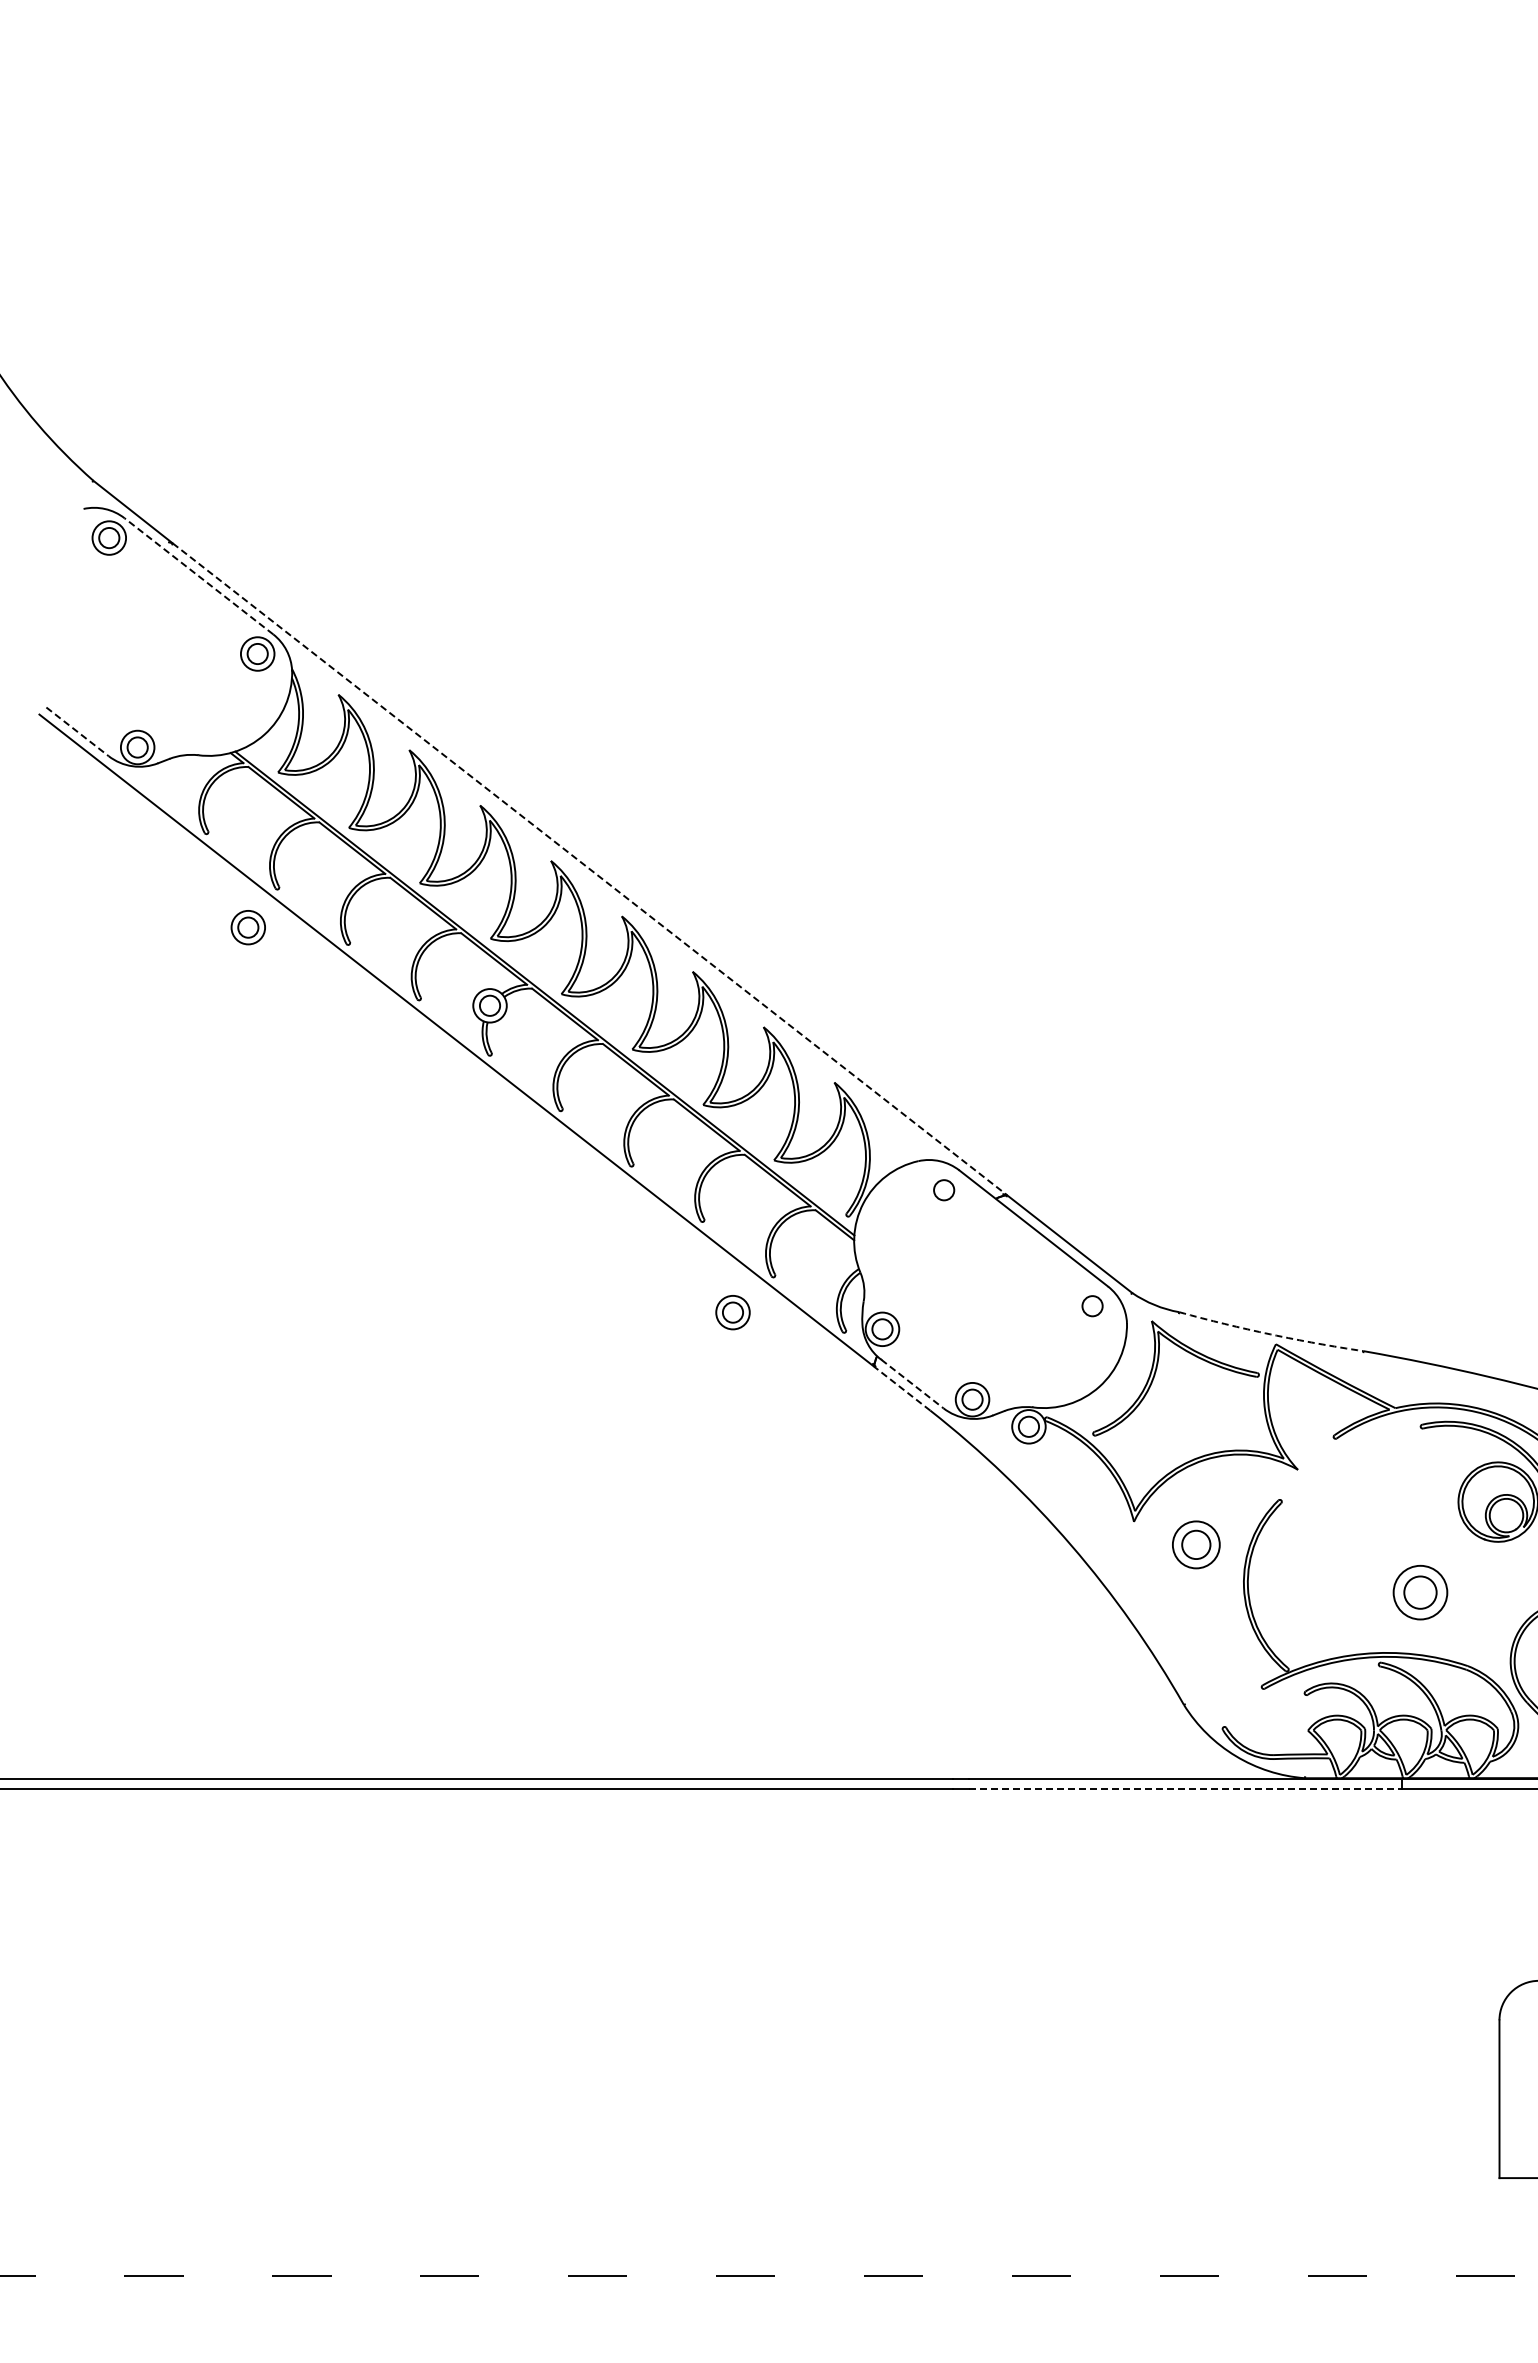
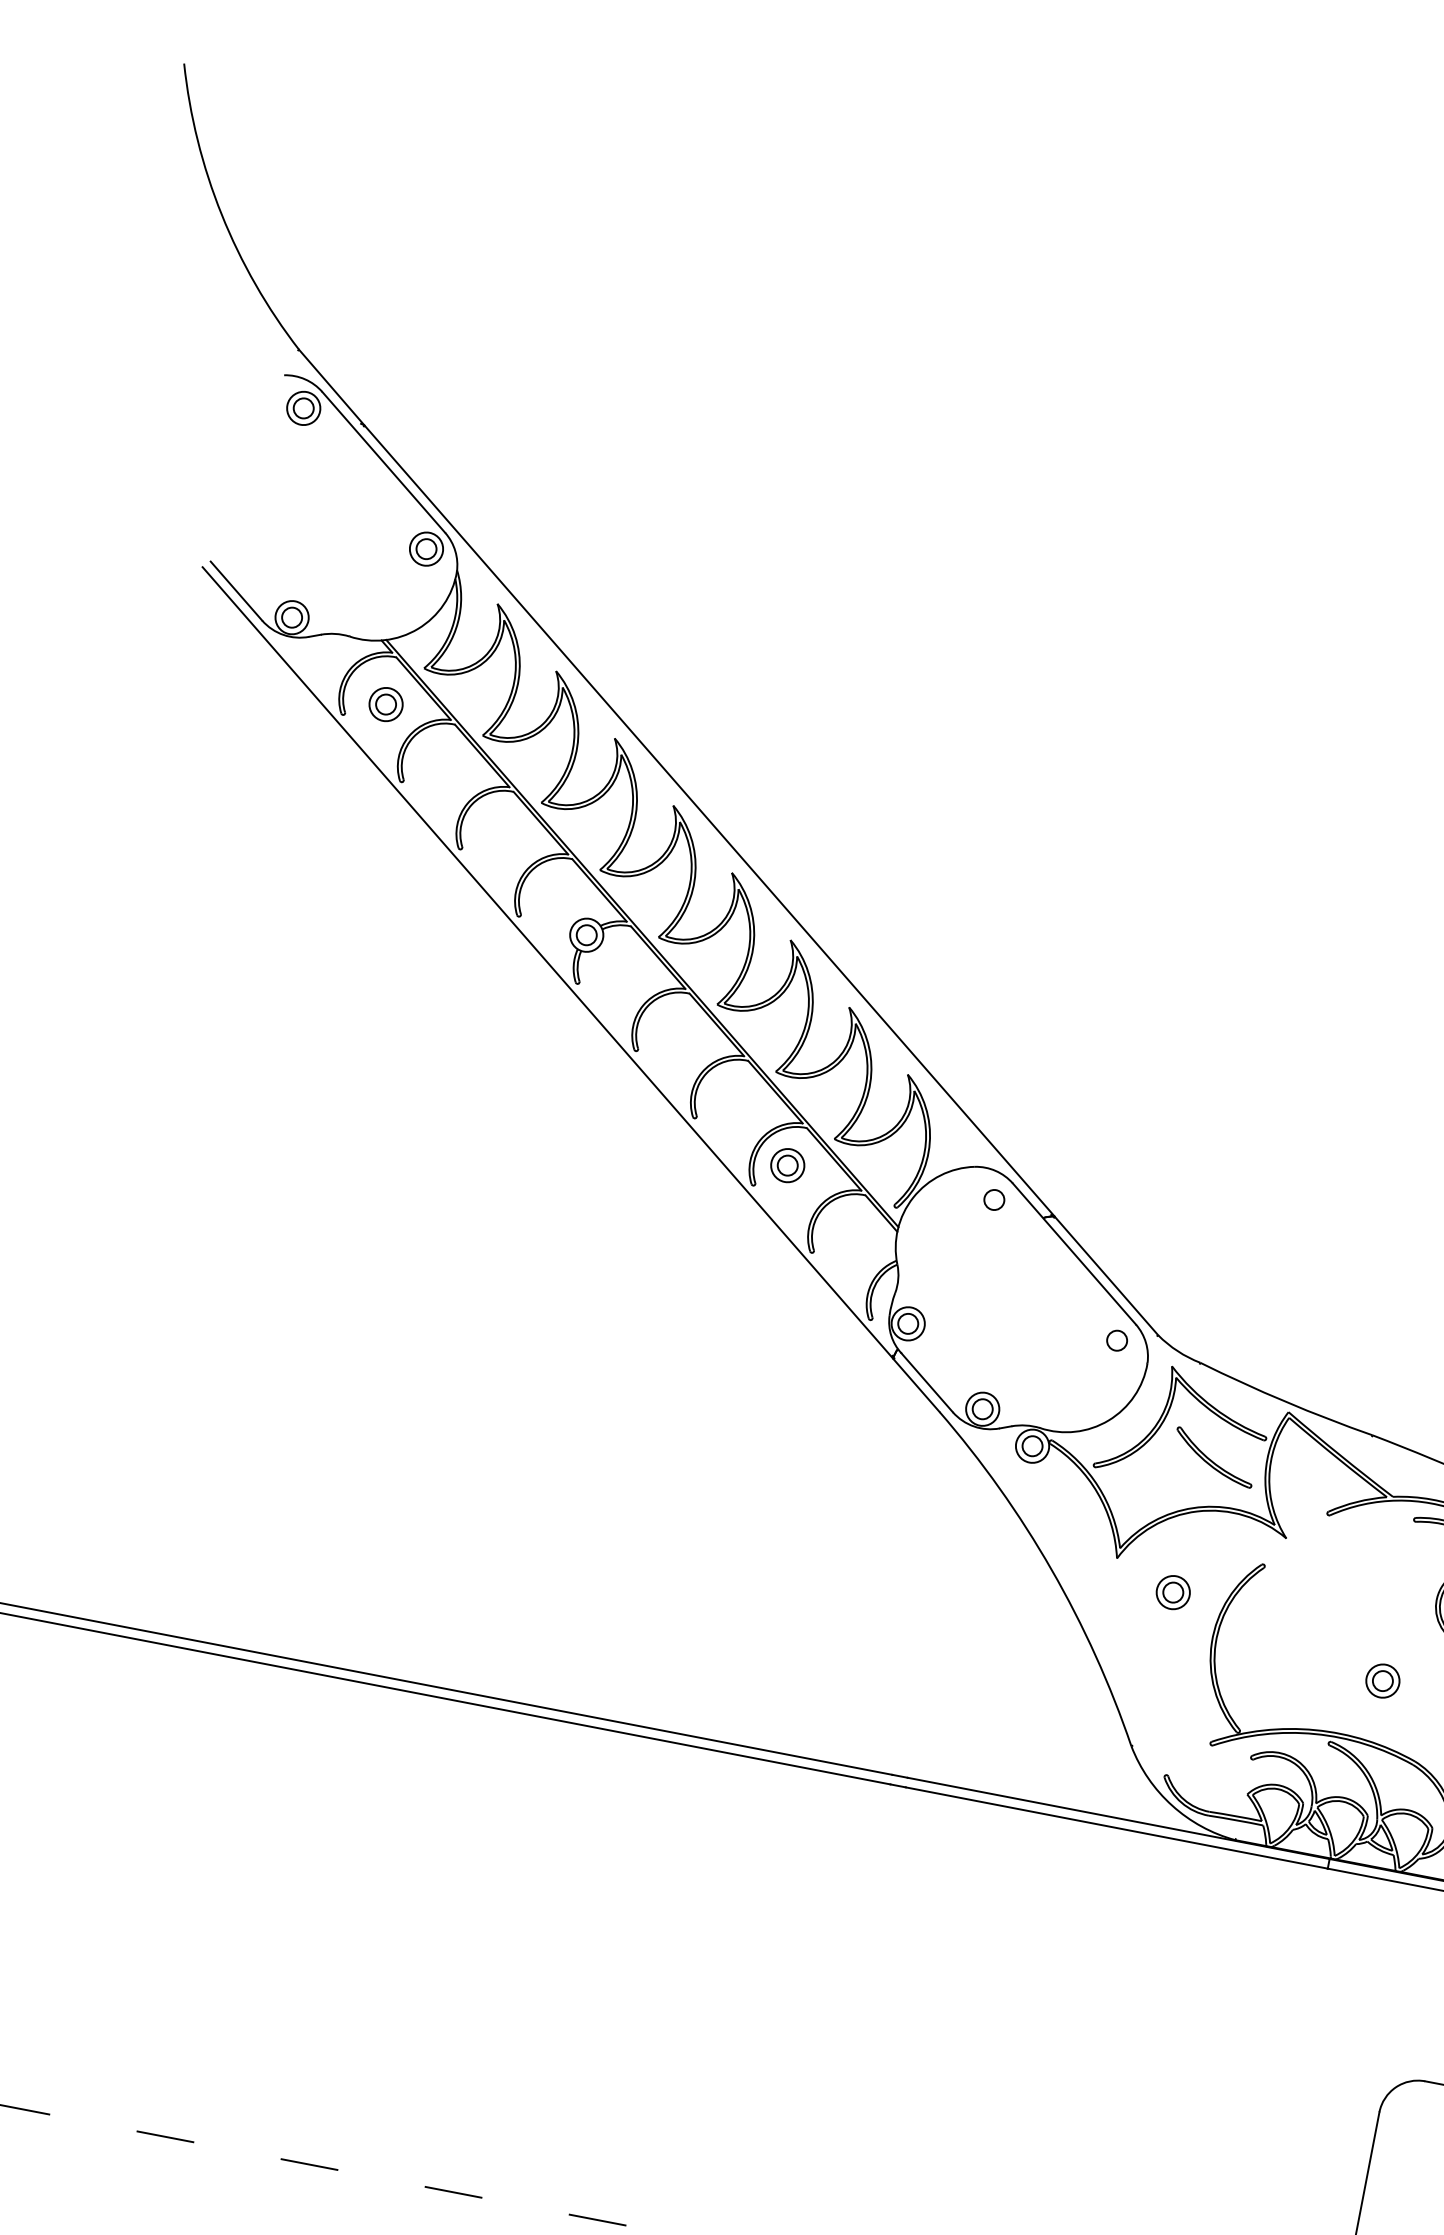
line: (198, 576) -> (383, 462), dashed -> solid
line: (77, 732) -> (236, 591), dashed -> solid
line: (590, 869) -> (710, 821), dashed -> solid
part: (247, 927) -> (385, 704), moved
part: (732, 1312) -> (787, 1165), moved
arc: (1270, 1334) -> (1285, 1401), dashed -> solid
line: (912, 1384) -> (927, 1383), dashed -> solid
line: (902, 1388) -> (916, 1385), dashed -> solid
part: (1211, 1403) -> (1214, 1457), added
part: (1195, 1544) -> (1172, 1592), size x0.71
part: (1420, 1592) -> (1382, 1680), size x0.62
line: (1185, 1788) -> (1117, 1827), dashed -> solid

